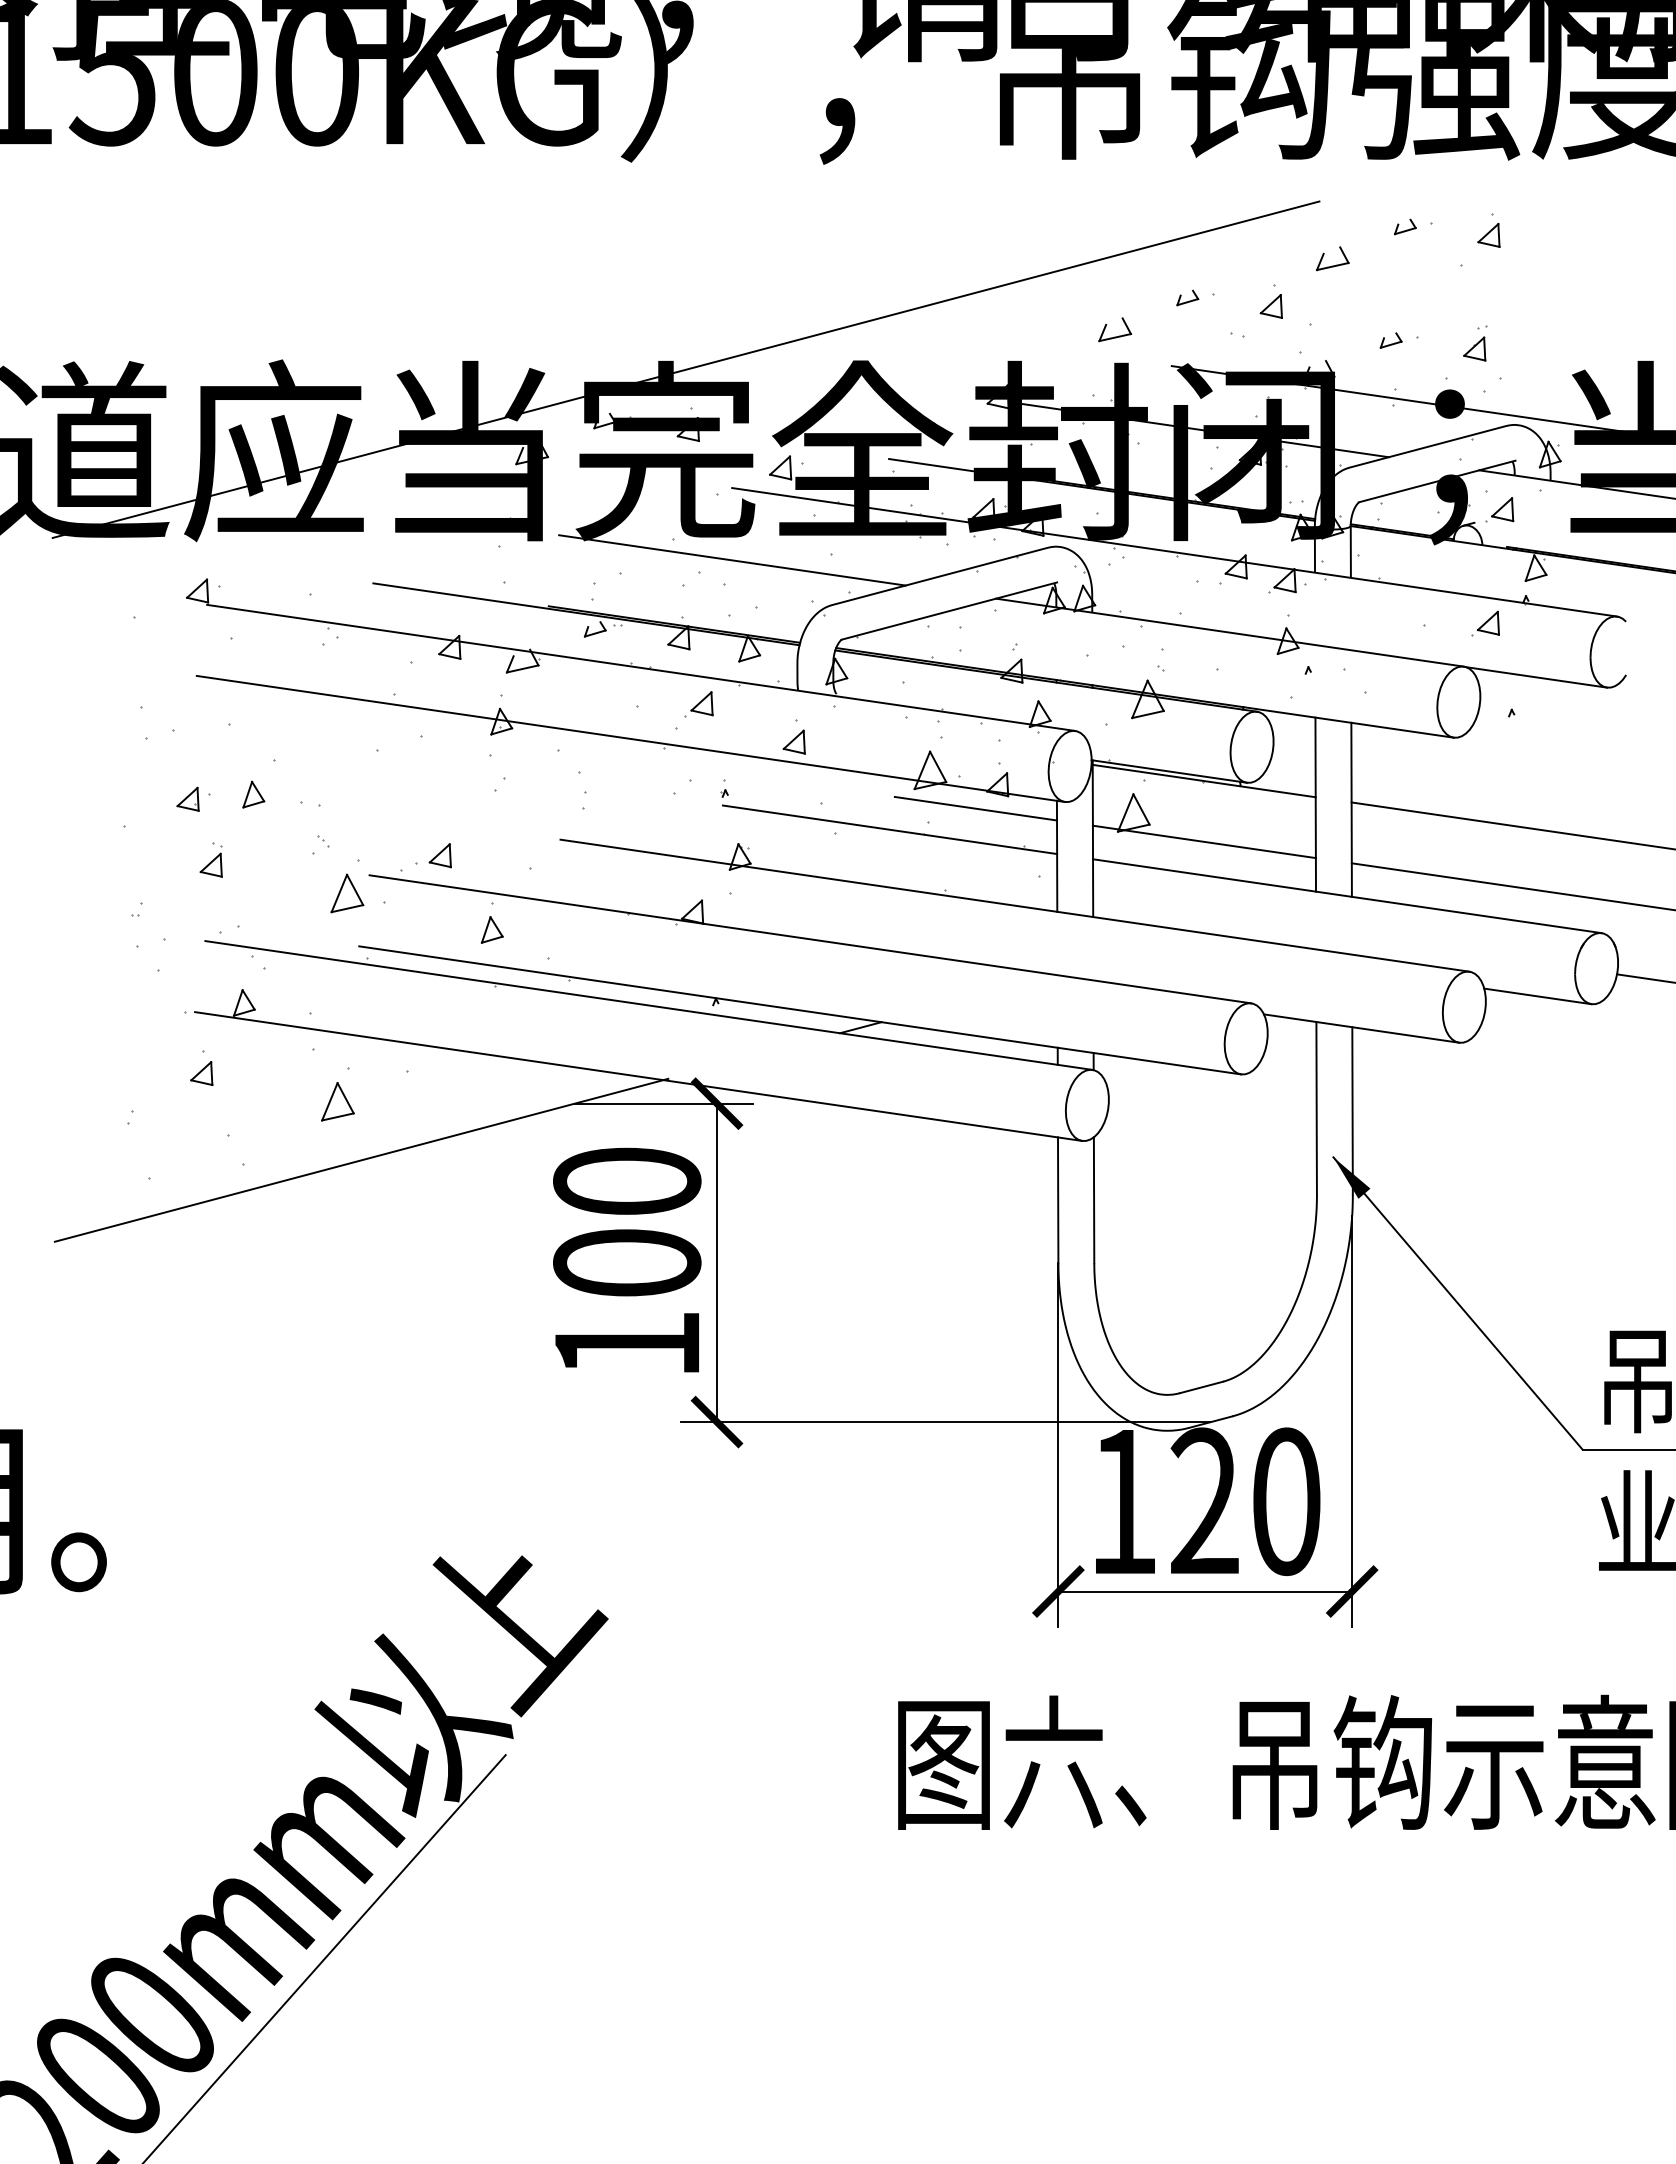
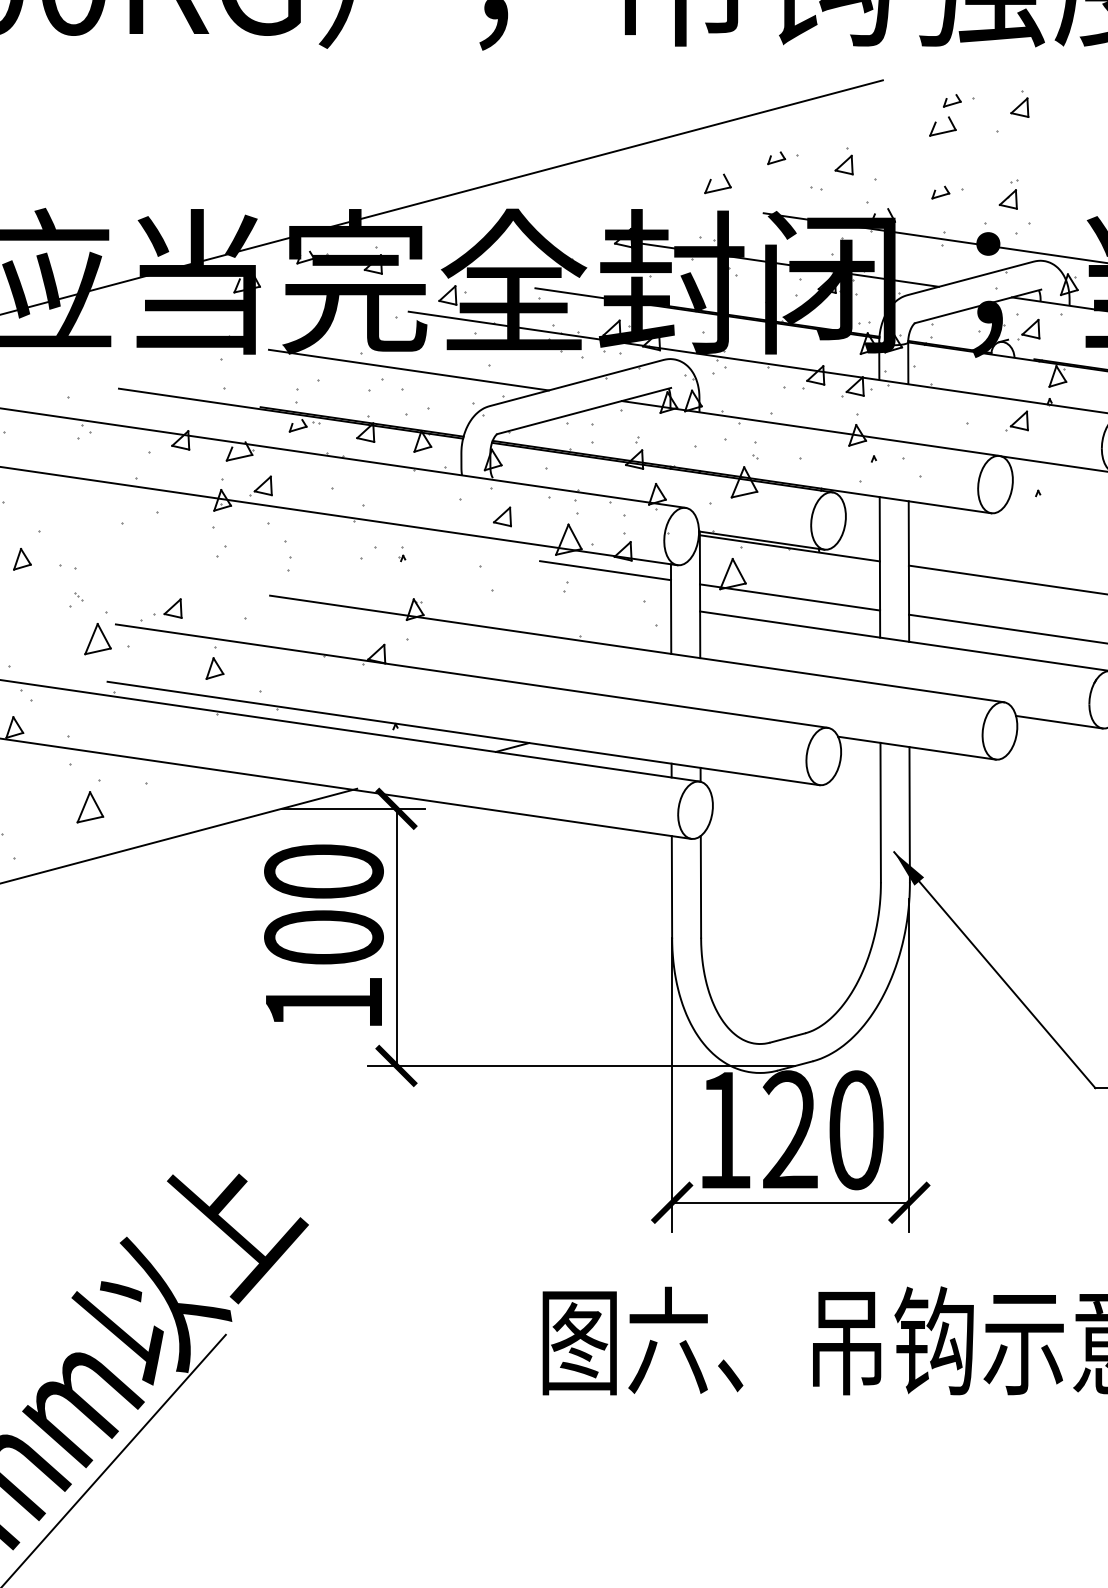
part: (1332, 265) -> (942, 132), moved
part: (698, 704) -> (260, 486), moved
part: (793, 741) -> (501, 516), moved
line: (889, 829) -> (535, 587), removed

